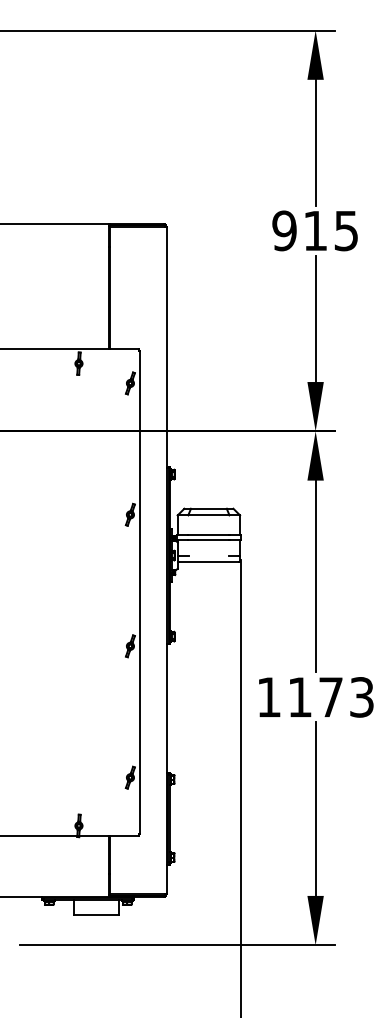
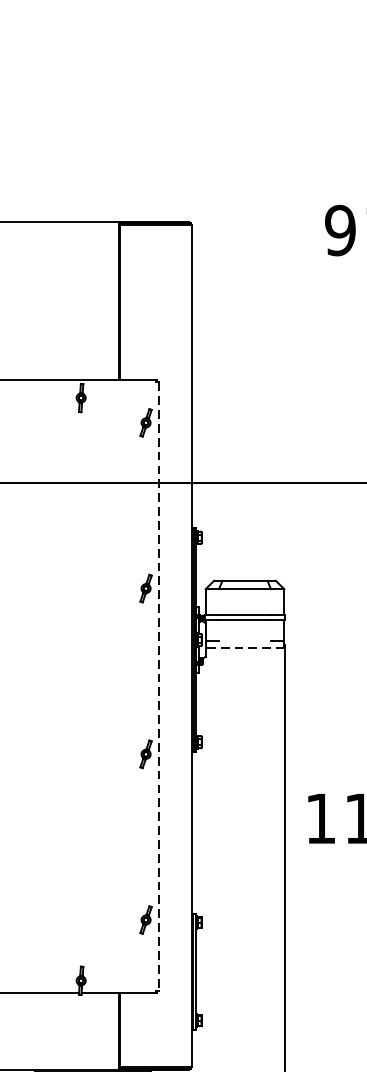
line: (209, 561) -> (245, 647), solid -> dashed
line: (140, 593) -> (158, 687), solid -> dashed

